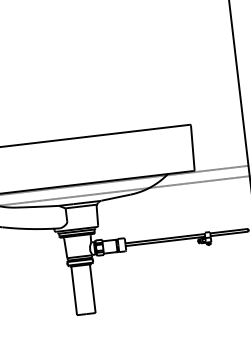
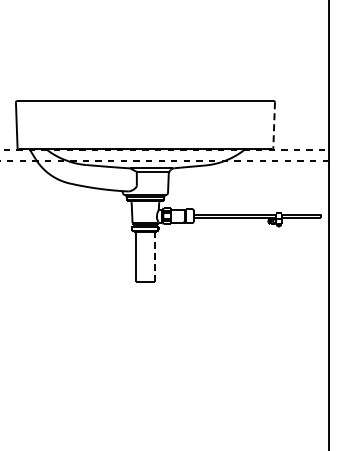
line: (193, 148) -> (274, 125), solid -> dashed
line: (92, 288) -> (154, 256), solid -> dashed

